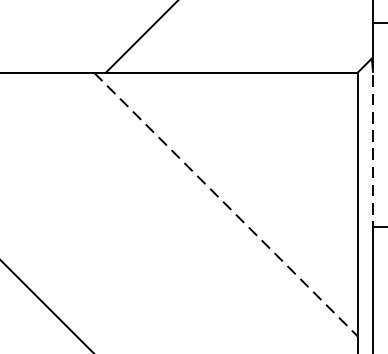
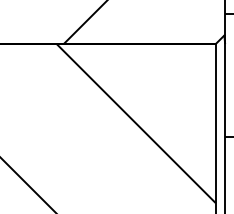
line: (373, 143) -> (225, 86), dashed -> solid
line: (226, 204) -> (136, 123), dashed -> solid

